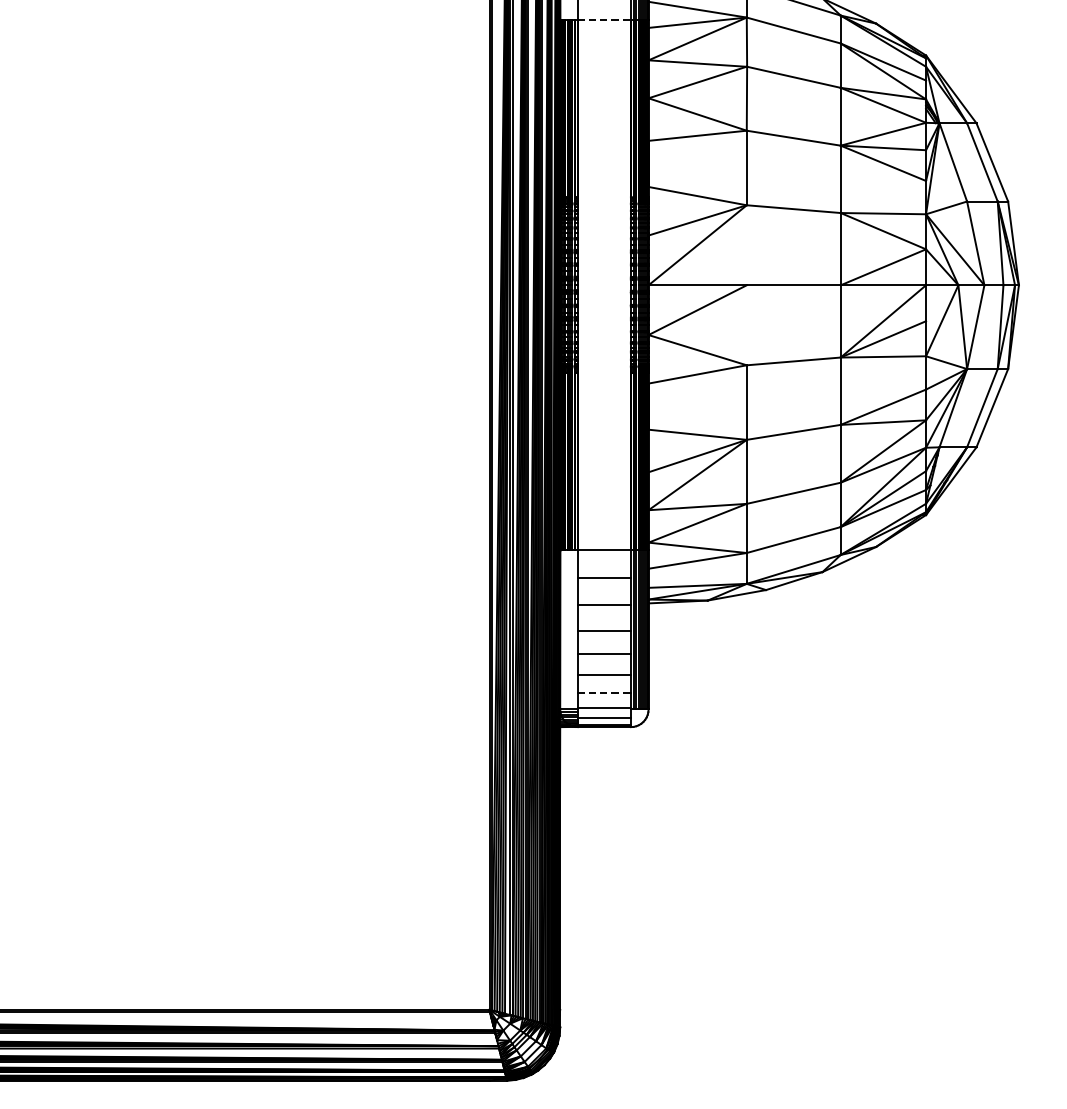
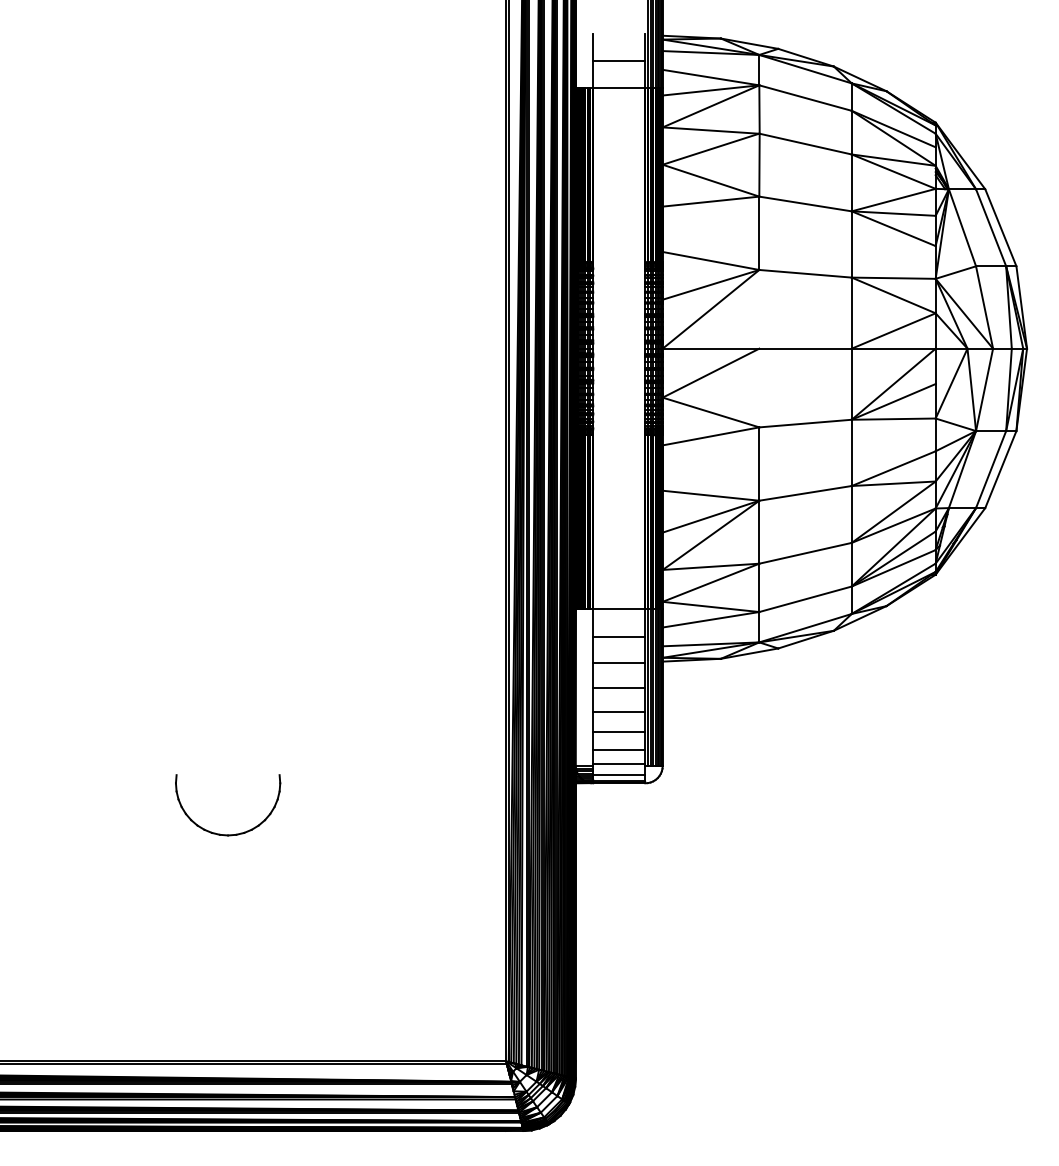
line: (604, 19) -> (619, 87), dashed -> solid
line: (604, 693) -> (619, 750), dashed -> solid
part: (207, 779) -> (228, 834), added

